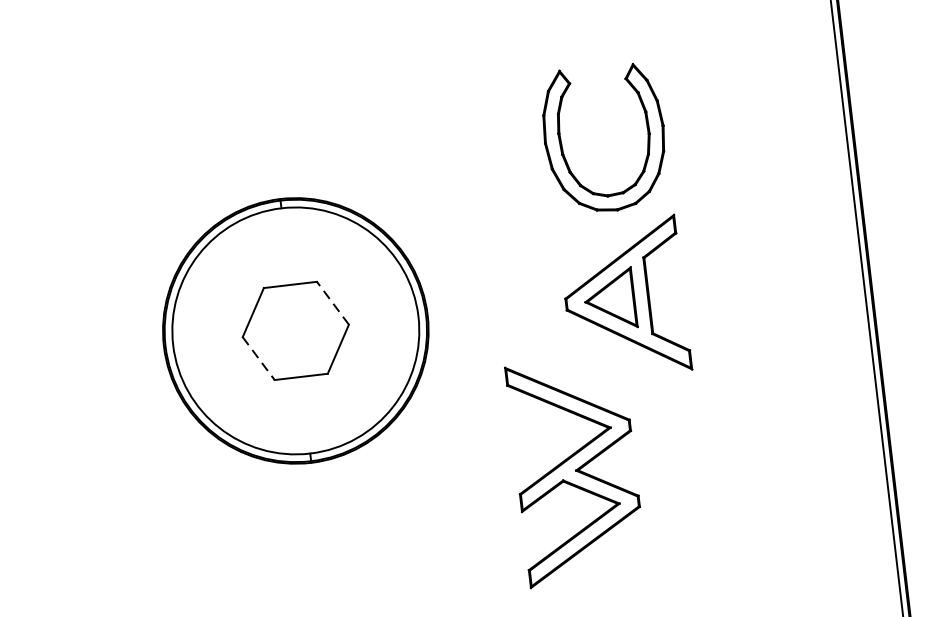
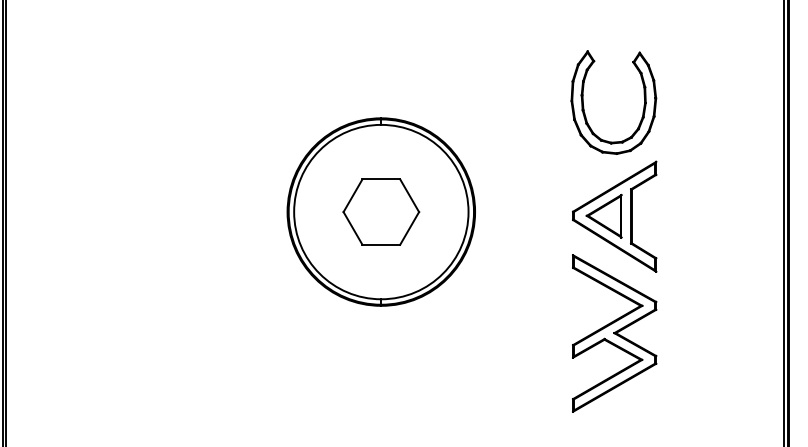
line: (332, 302) -> (409, 195), dashed -> solid
line: (259, 358) -> (353, 228), dashed -> solid
part: (576, 471) -> (614, 333), moved

